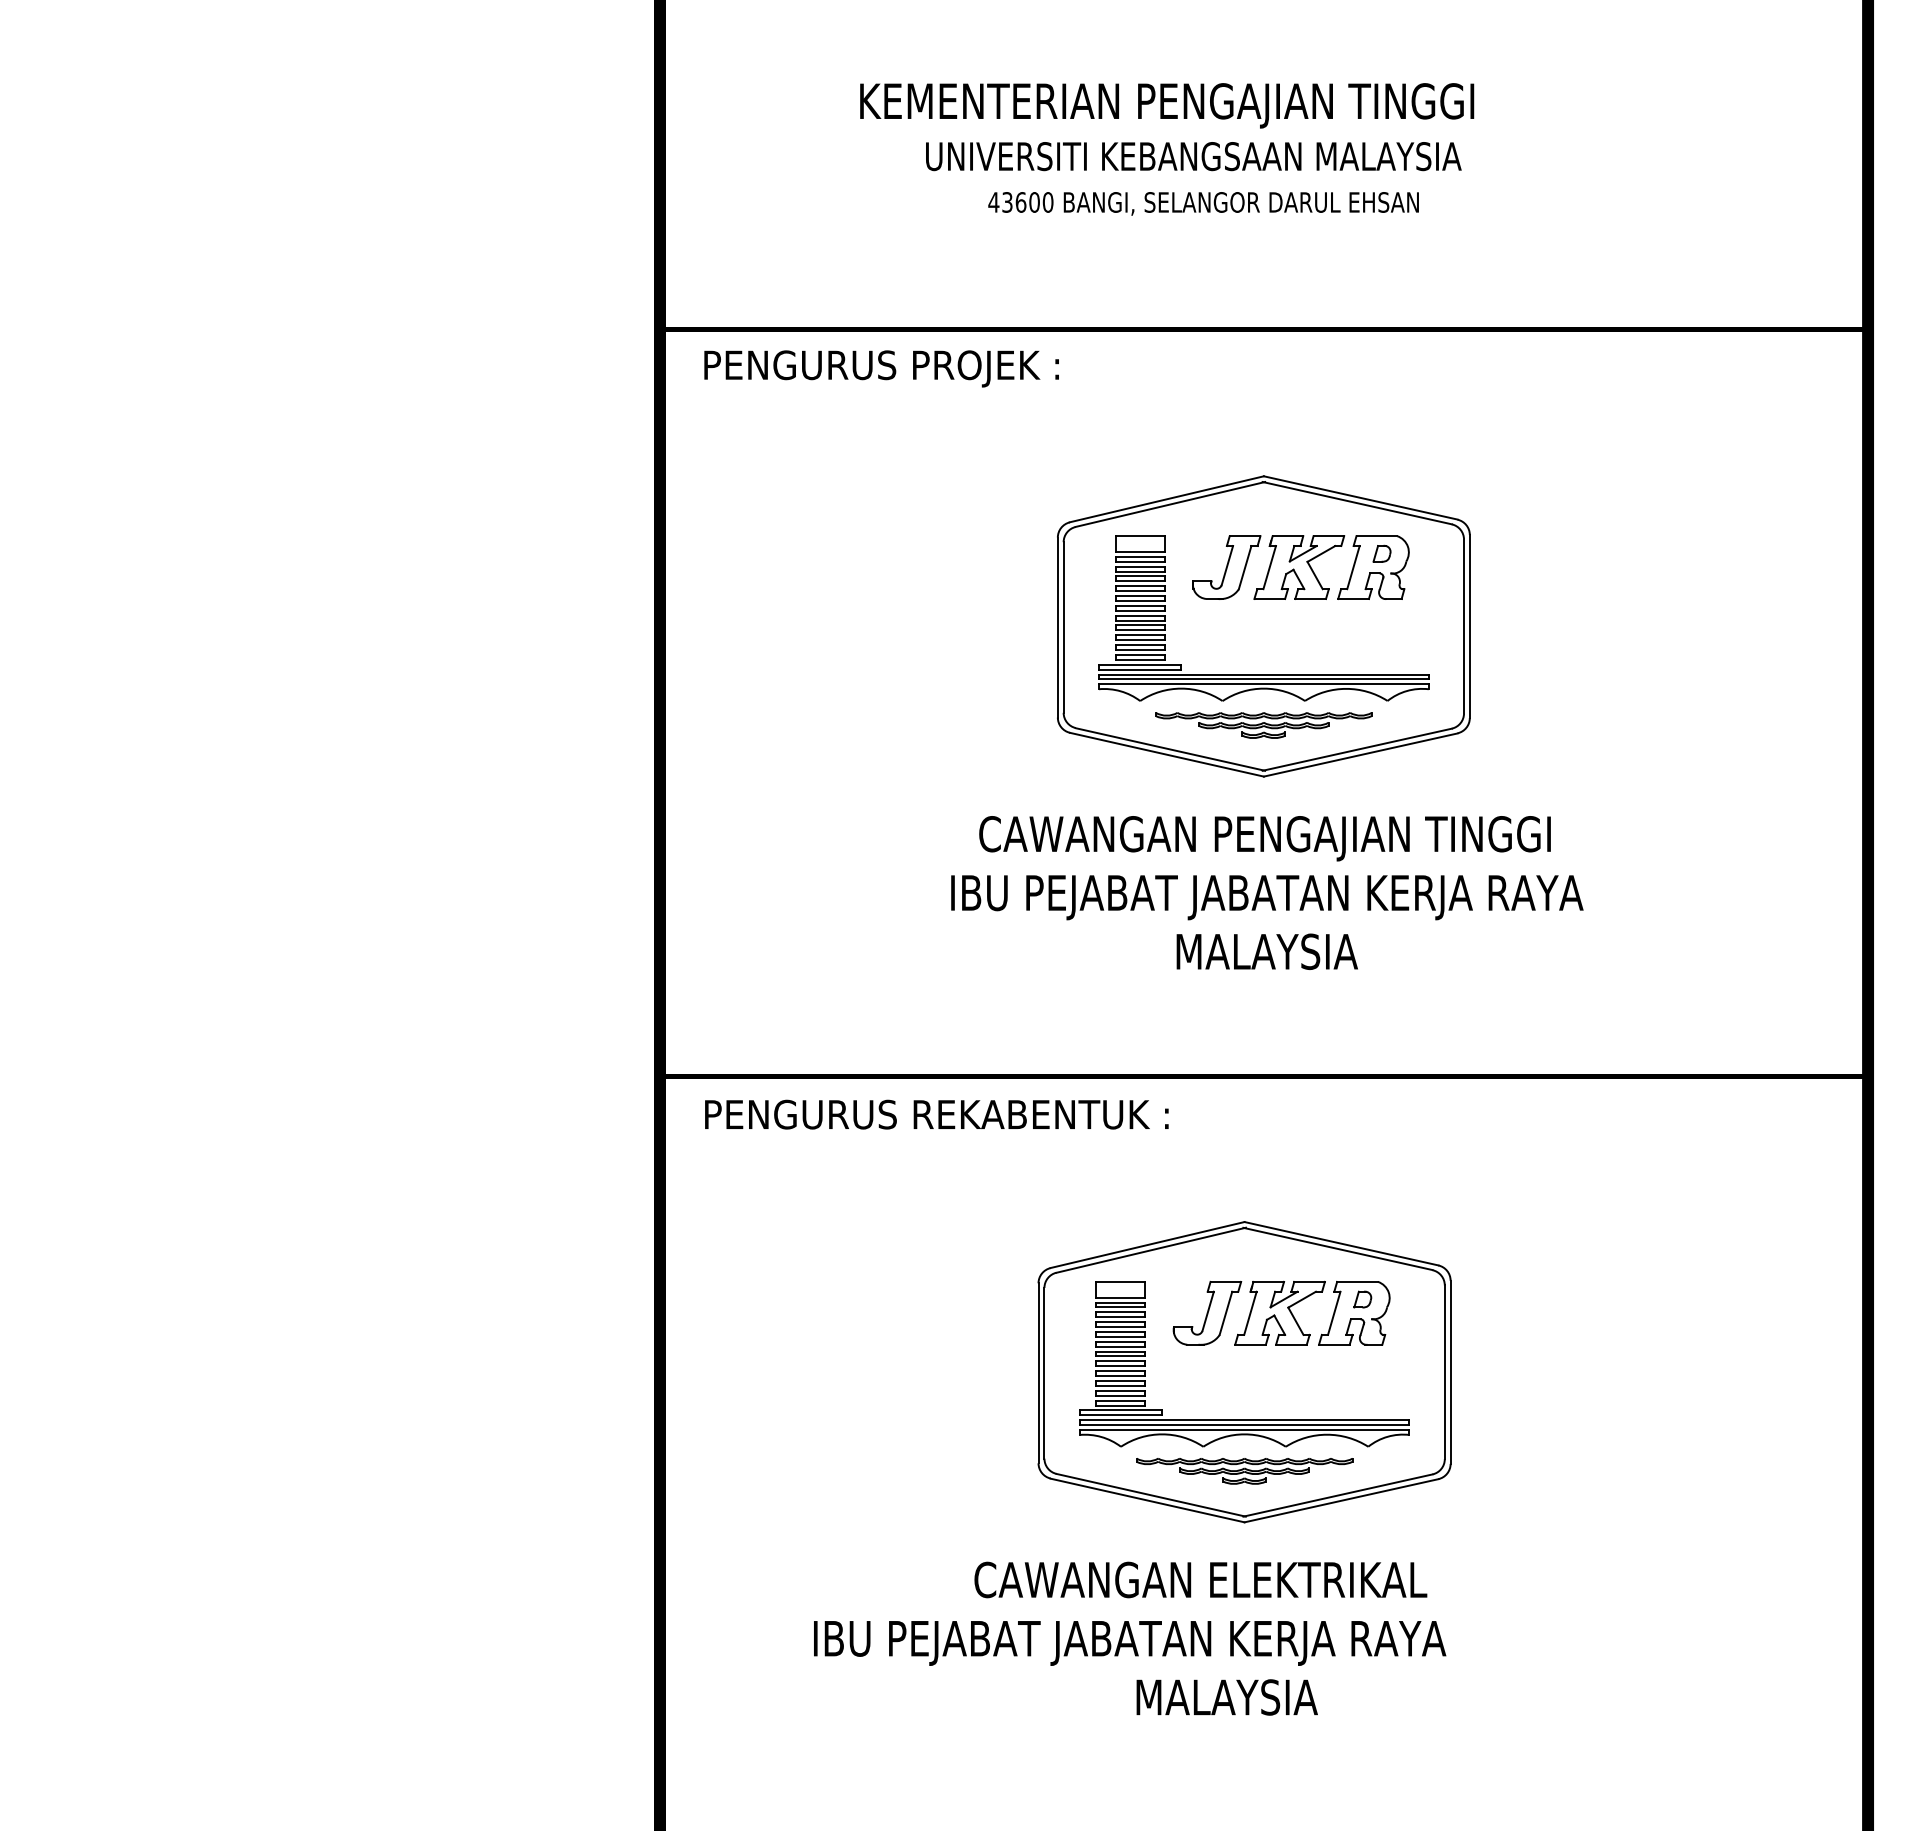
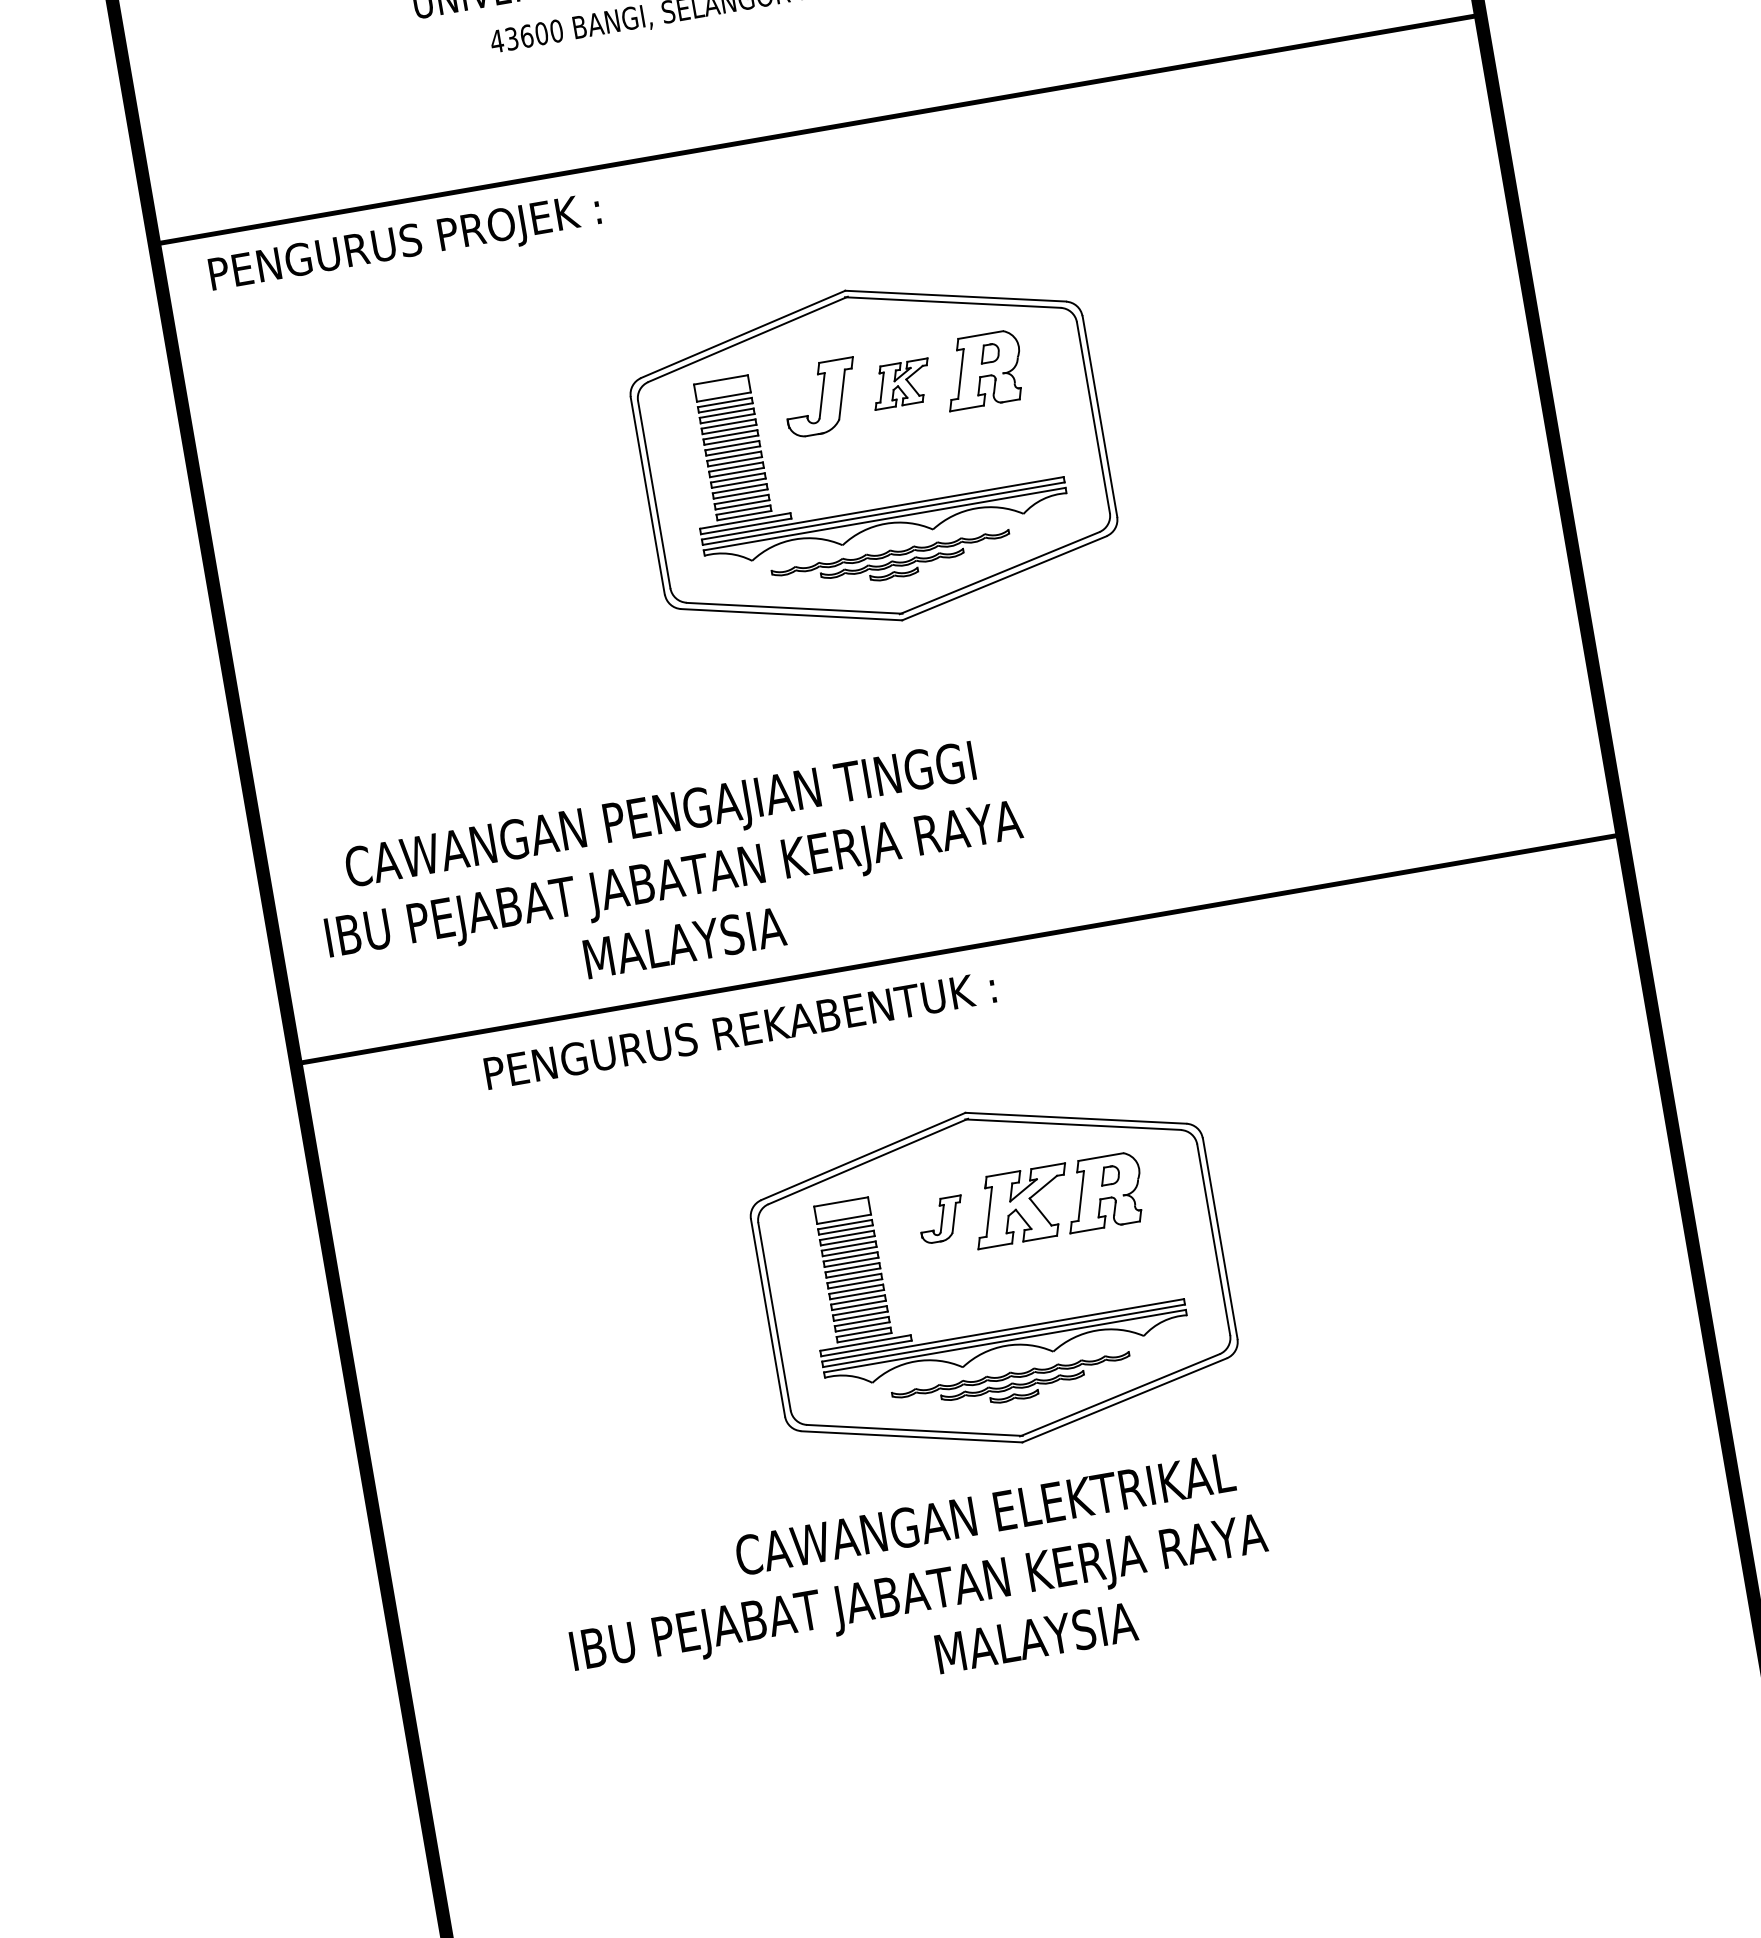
part: (1299, 567) -> (901, 384), size x0.6
text: (1267, 892) -> (673, 877), moved
text: (936, 1114) -> (739, 1030), moved
part: (1207, 1312) -> (941, 1219), size x0.6

